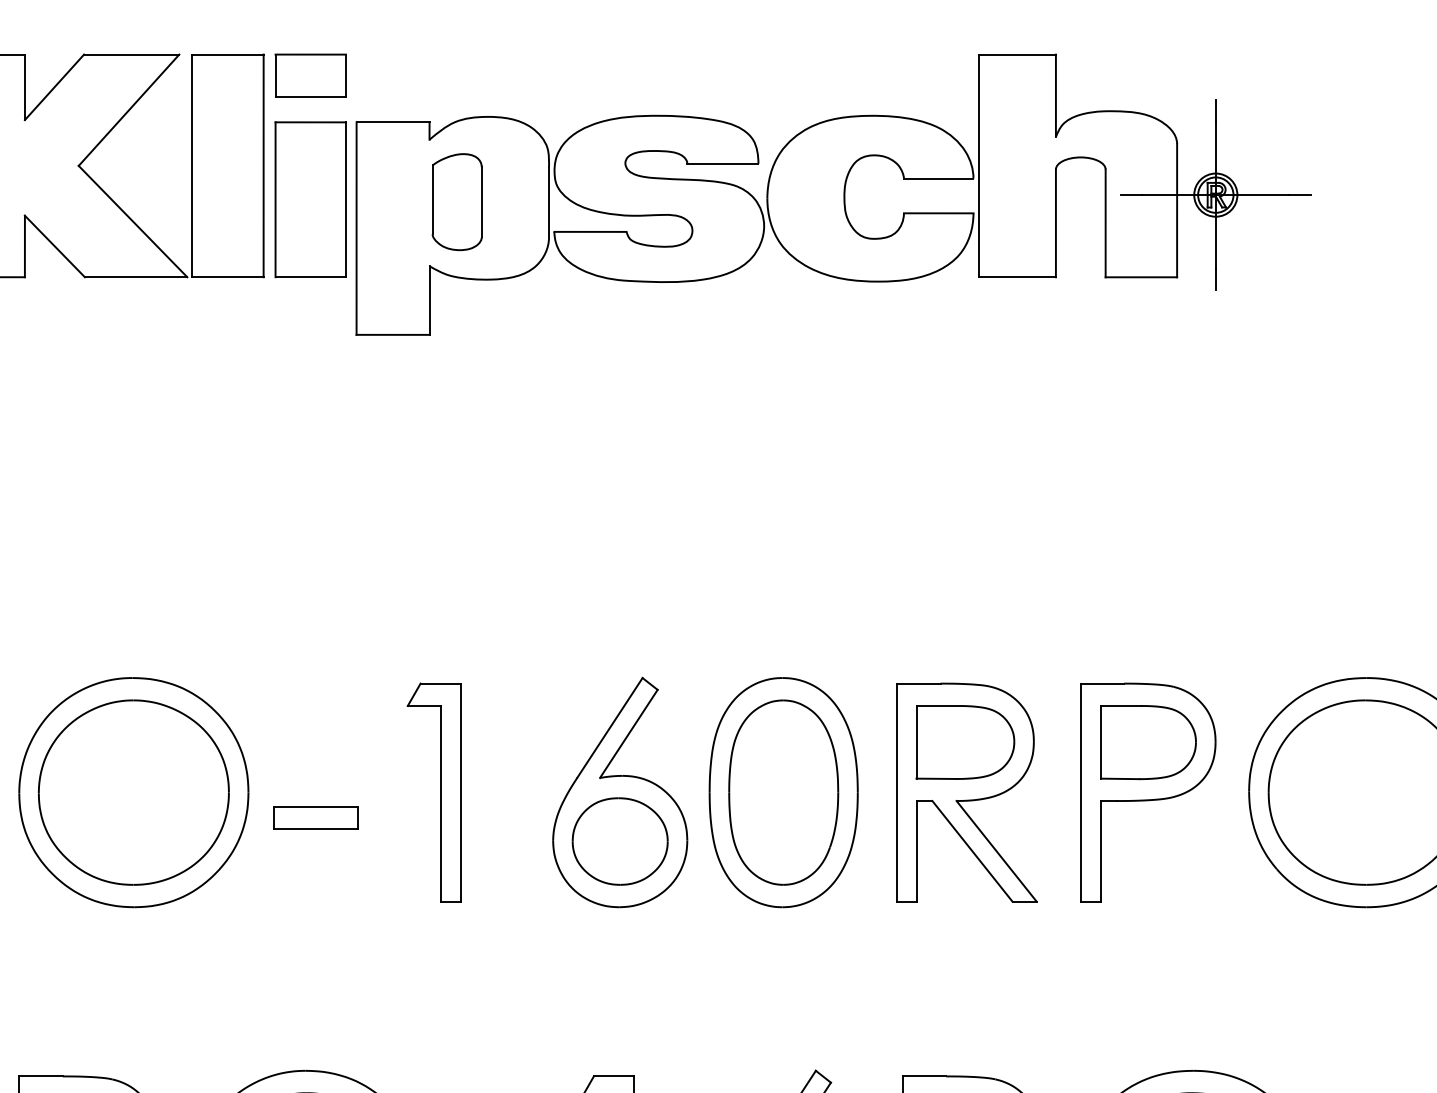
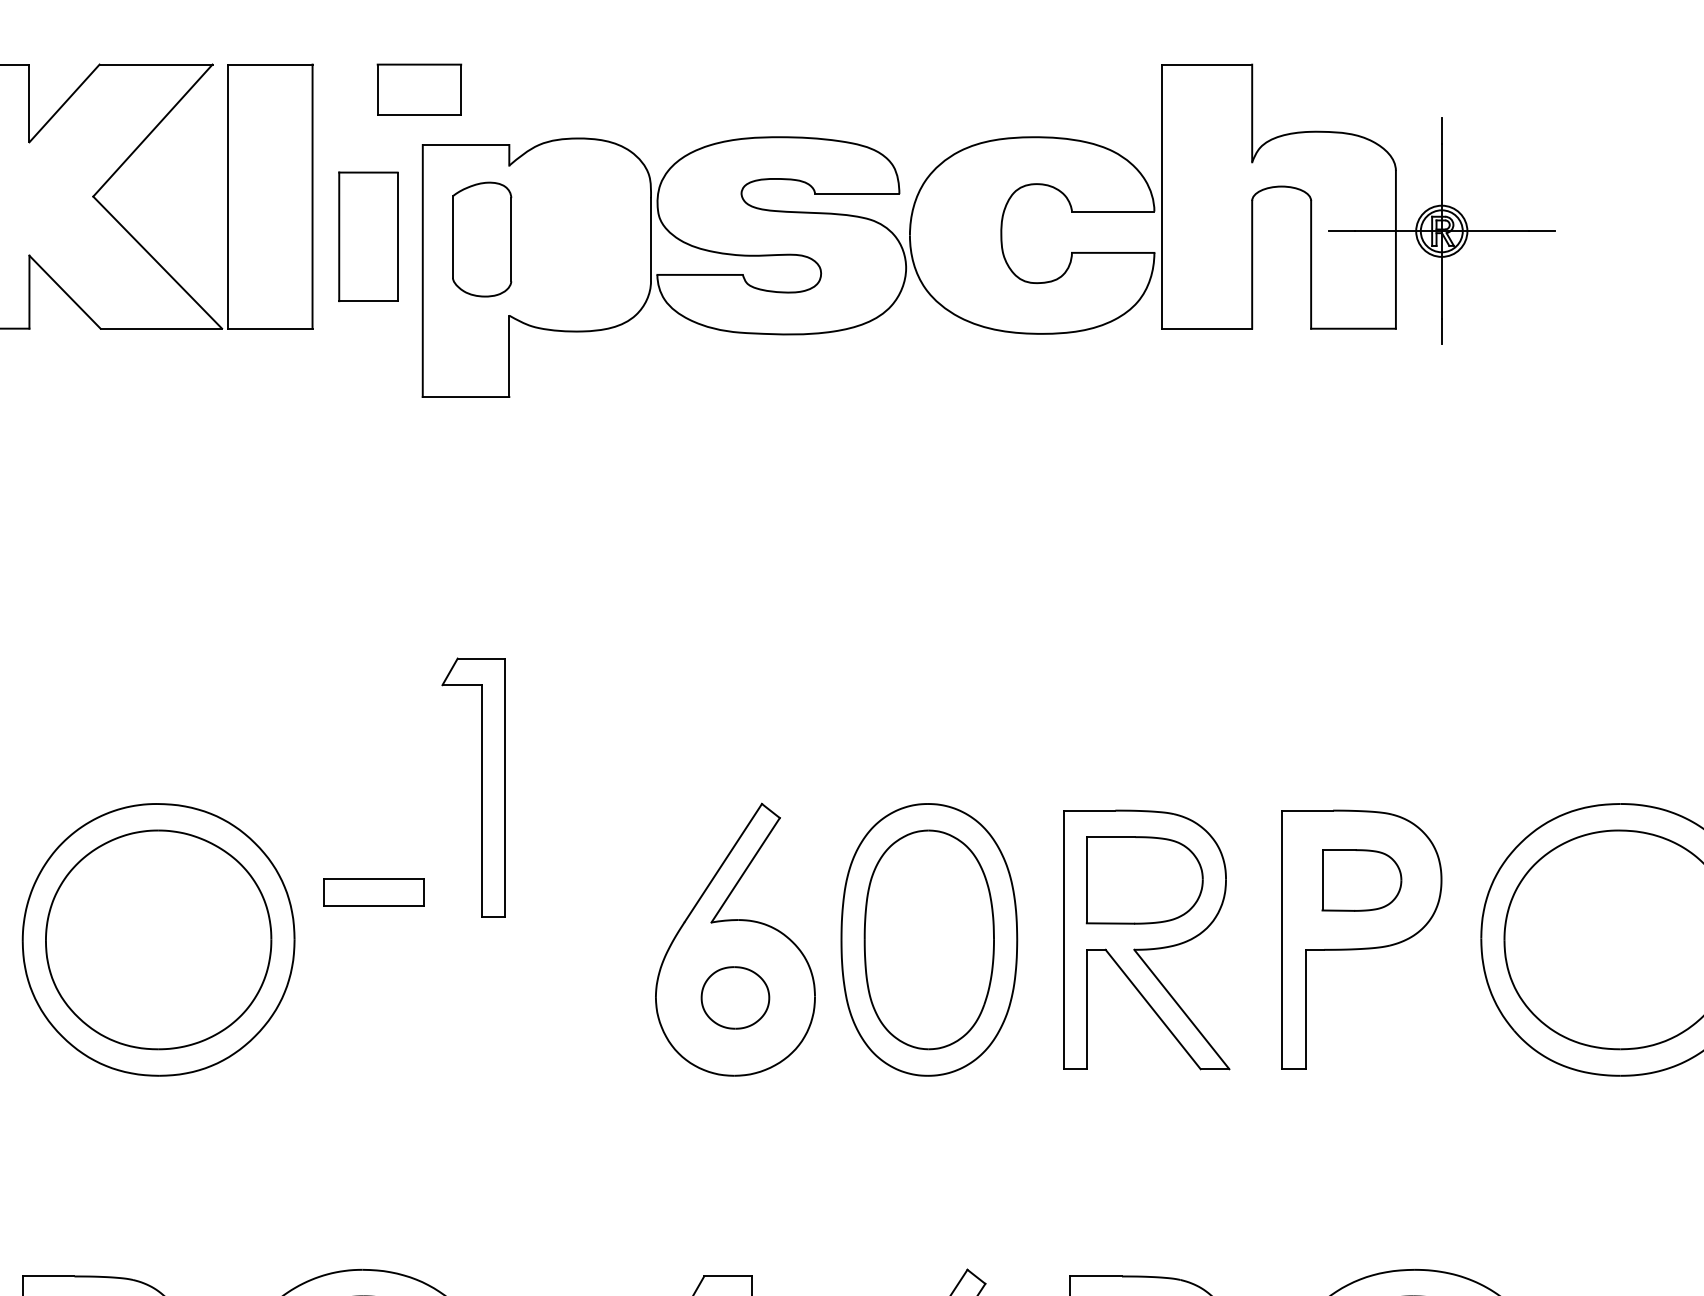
part: (310, 75) -> (419, 89), moved
part: (310, 199) -> (368, 236), size x0.7
part: (457, 202) -> (482, 239), moved
part: (1148, 742) -> (1361, 880), size x0.7
part: (440, 792) -> (481, 787), moved
part: (315, 817) -> (373, 892), moved
part: (620, 841) -> (735, 997), size x0.6

